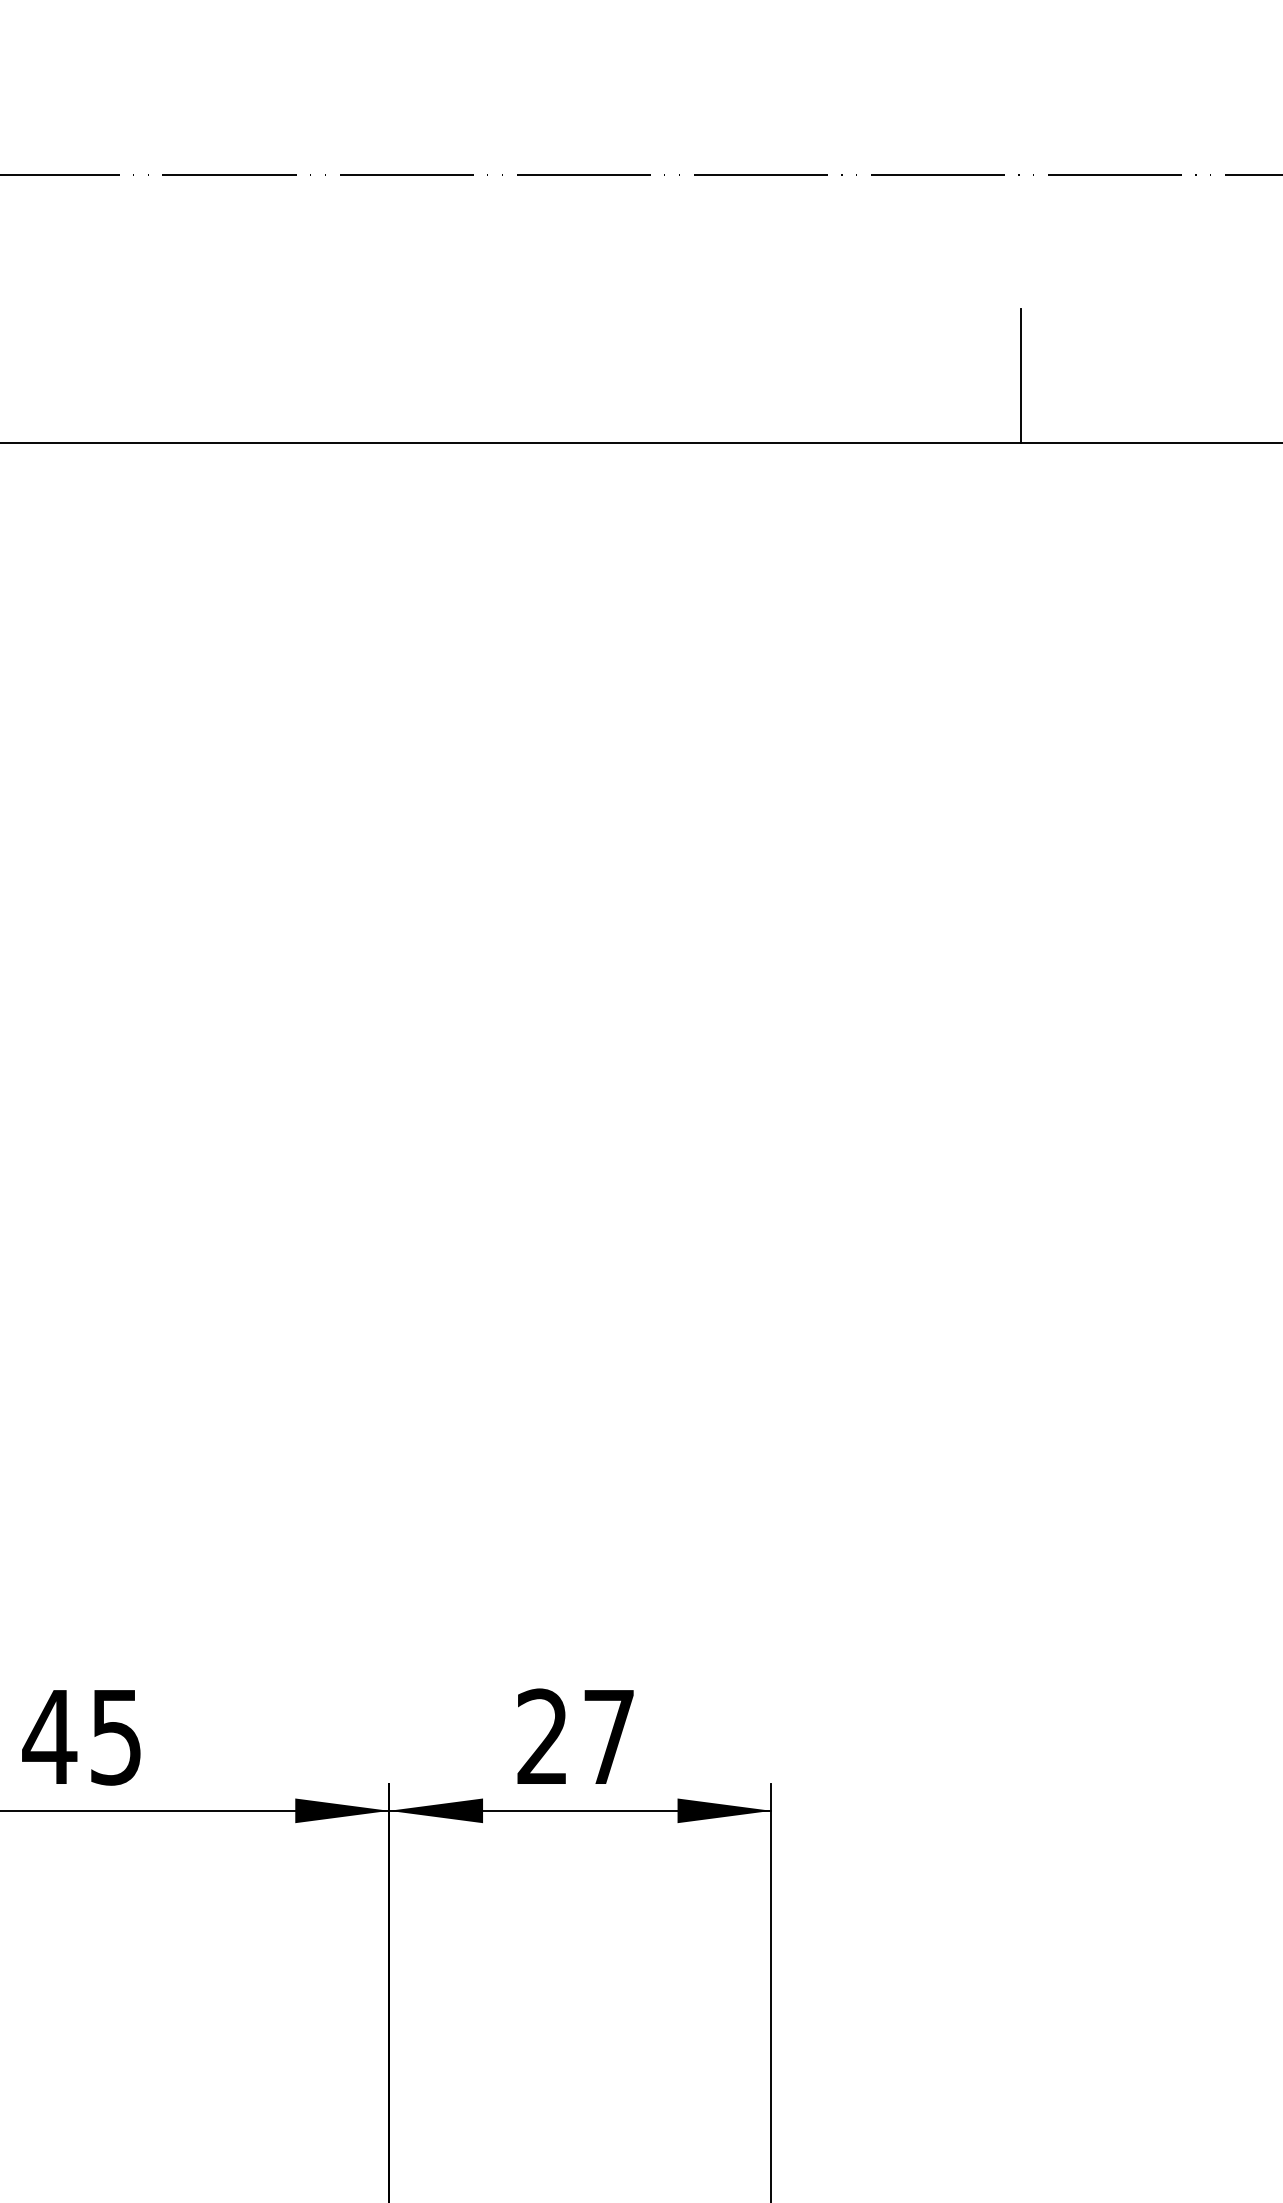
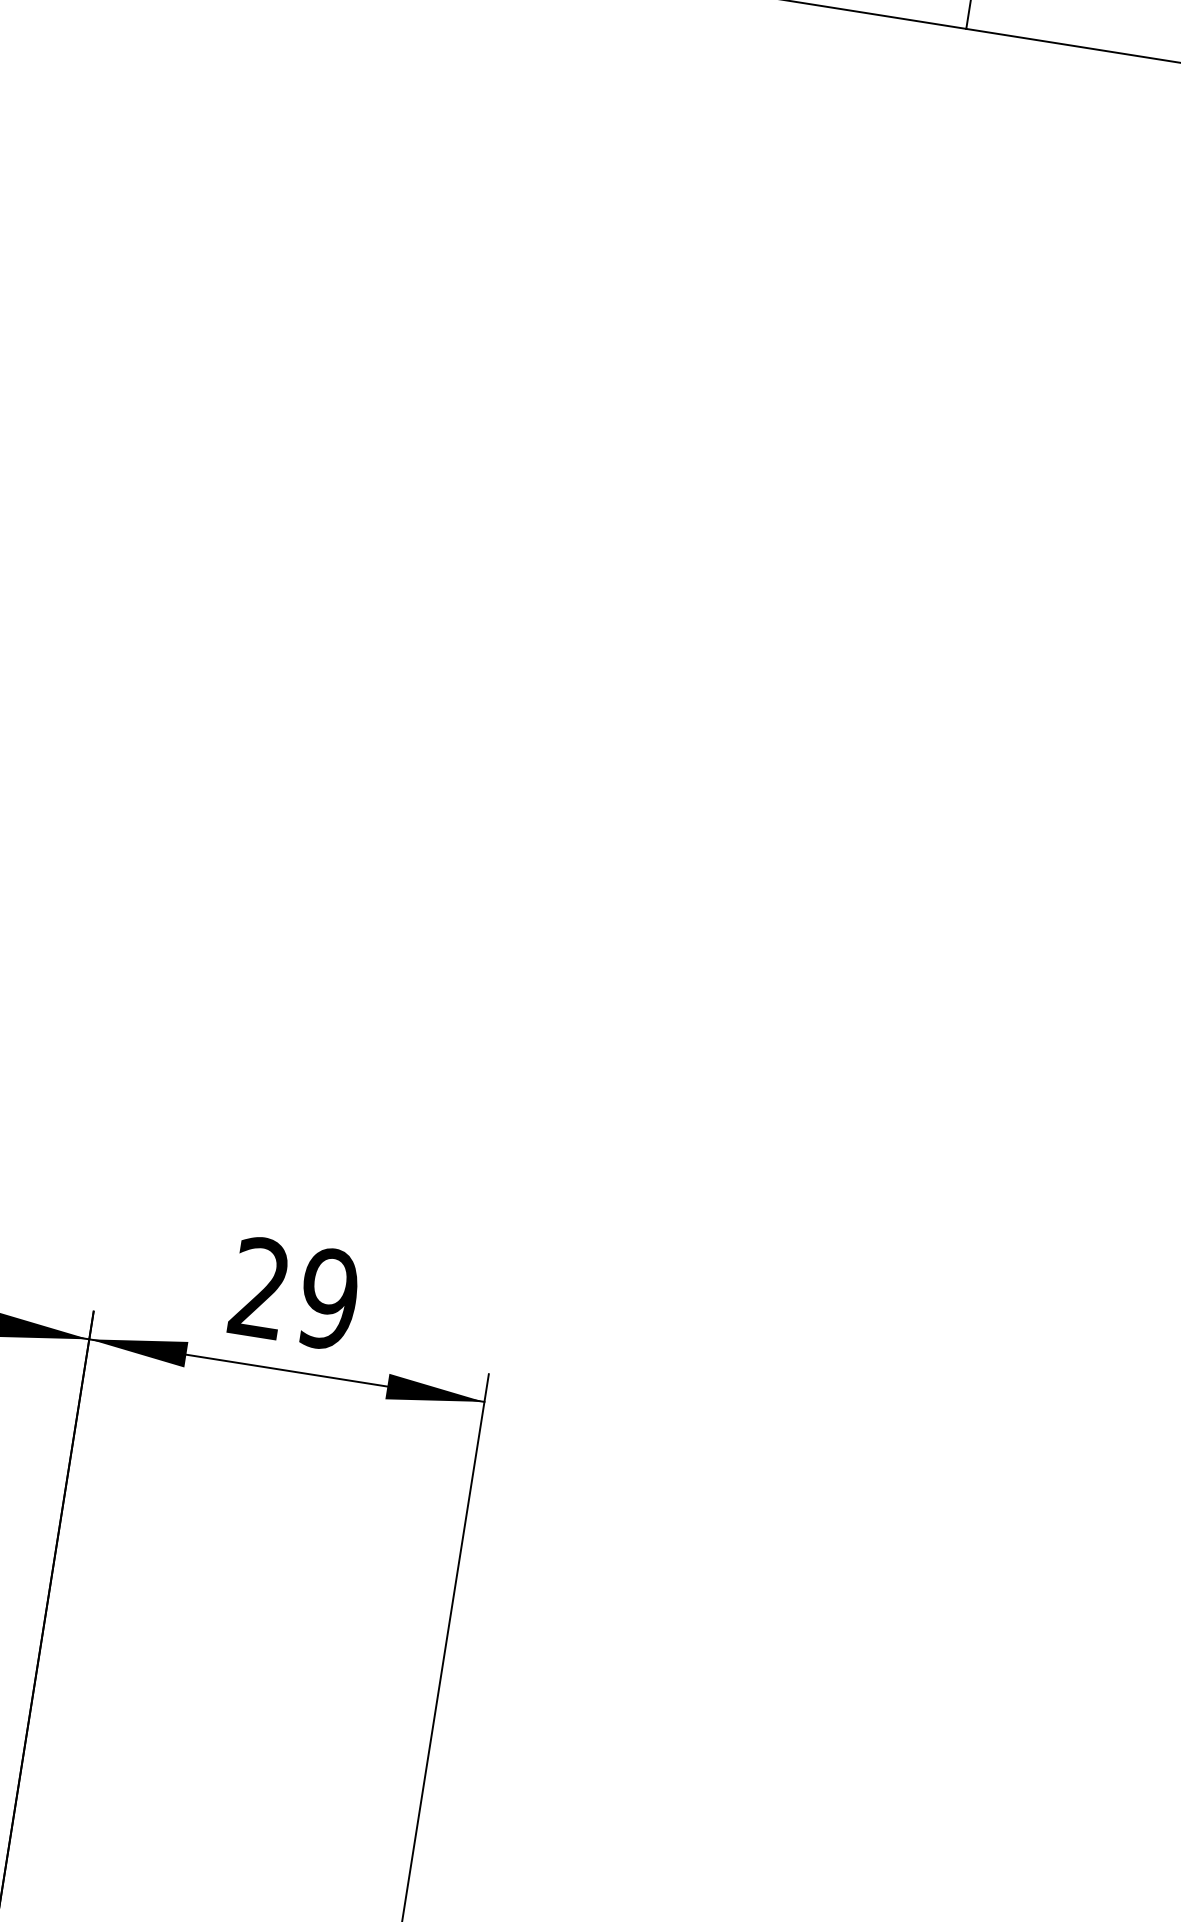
text: (608, 1736) -> (328, 1298), 27 -> 29

